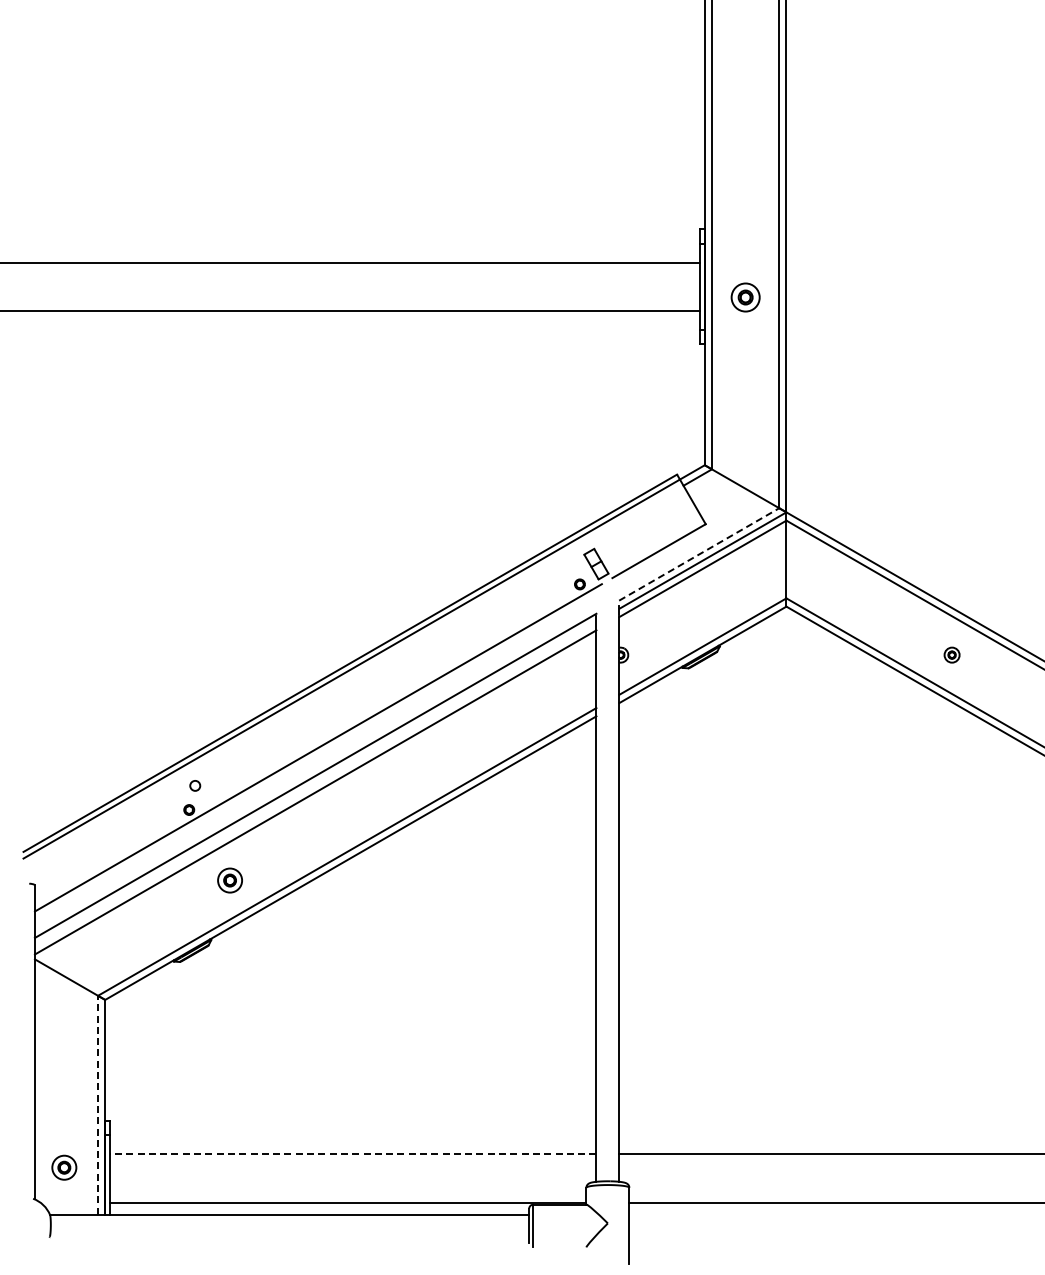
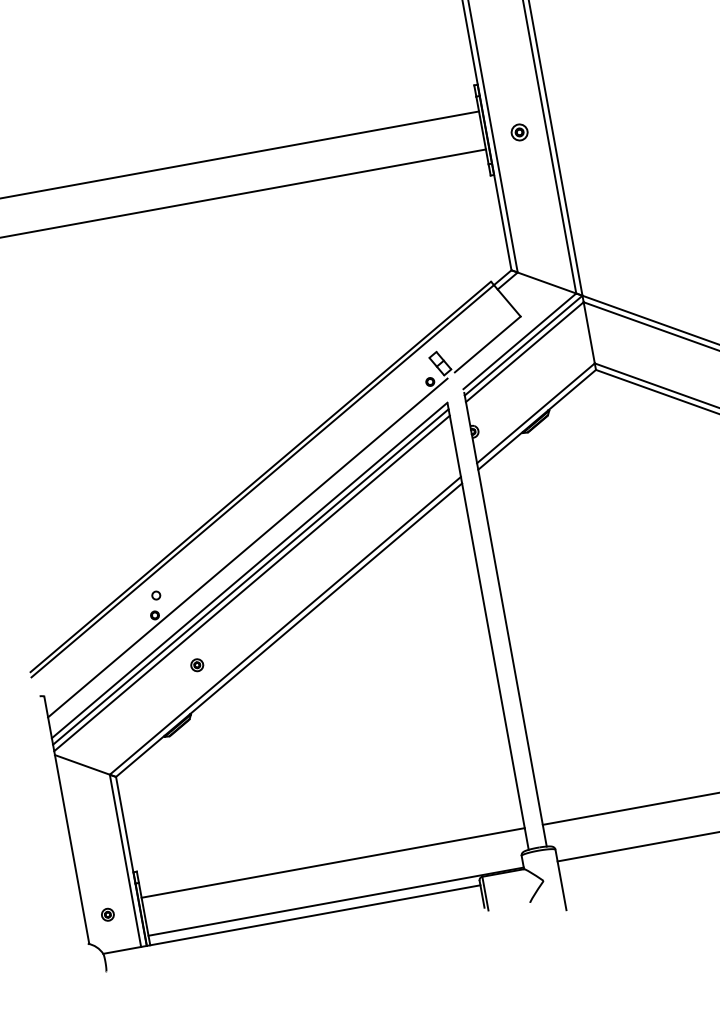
part: (745, 297) -> (519, 132), size x0.71
line: (699, 554) -> (520, 341), dashed -> solid
line: (315, 784) -> (250, 577), added
part: (229, 880) -> (196, 665), size x0.62
line: (98, 1104) -> (125, 860), dashed -> solid
line: (352, 1154) -> (332, 863), dashed -> solid
part: (64, 1167) -> (107, 914), size x0.62

